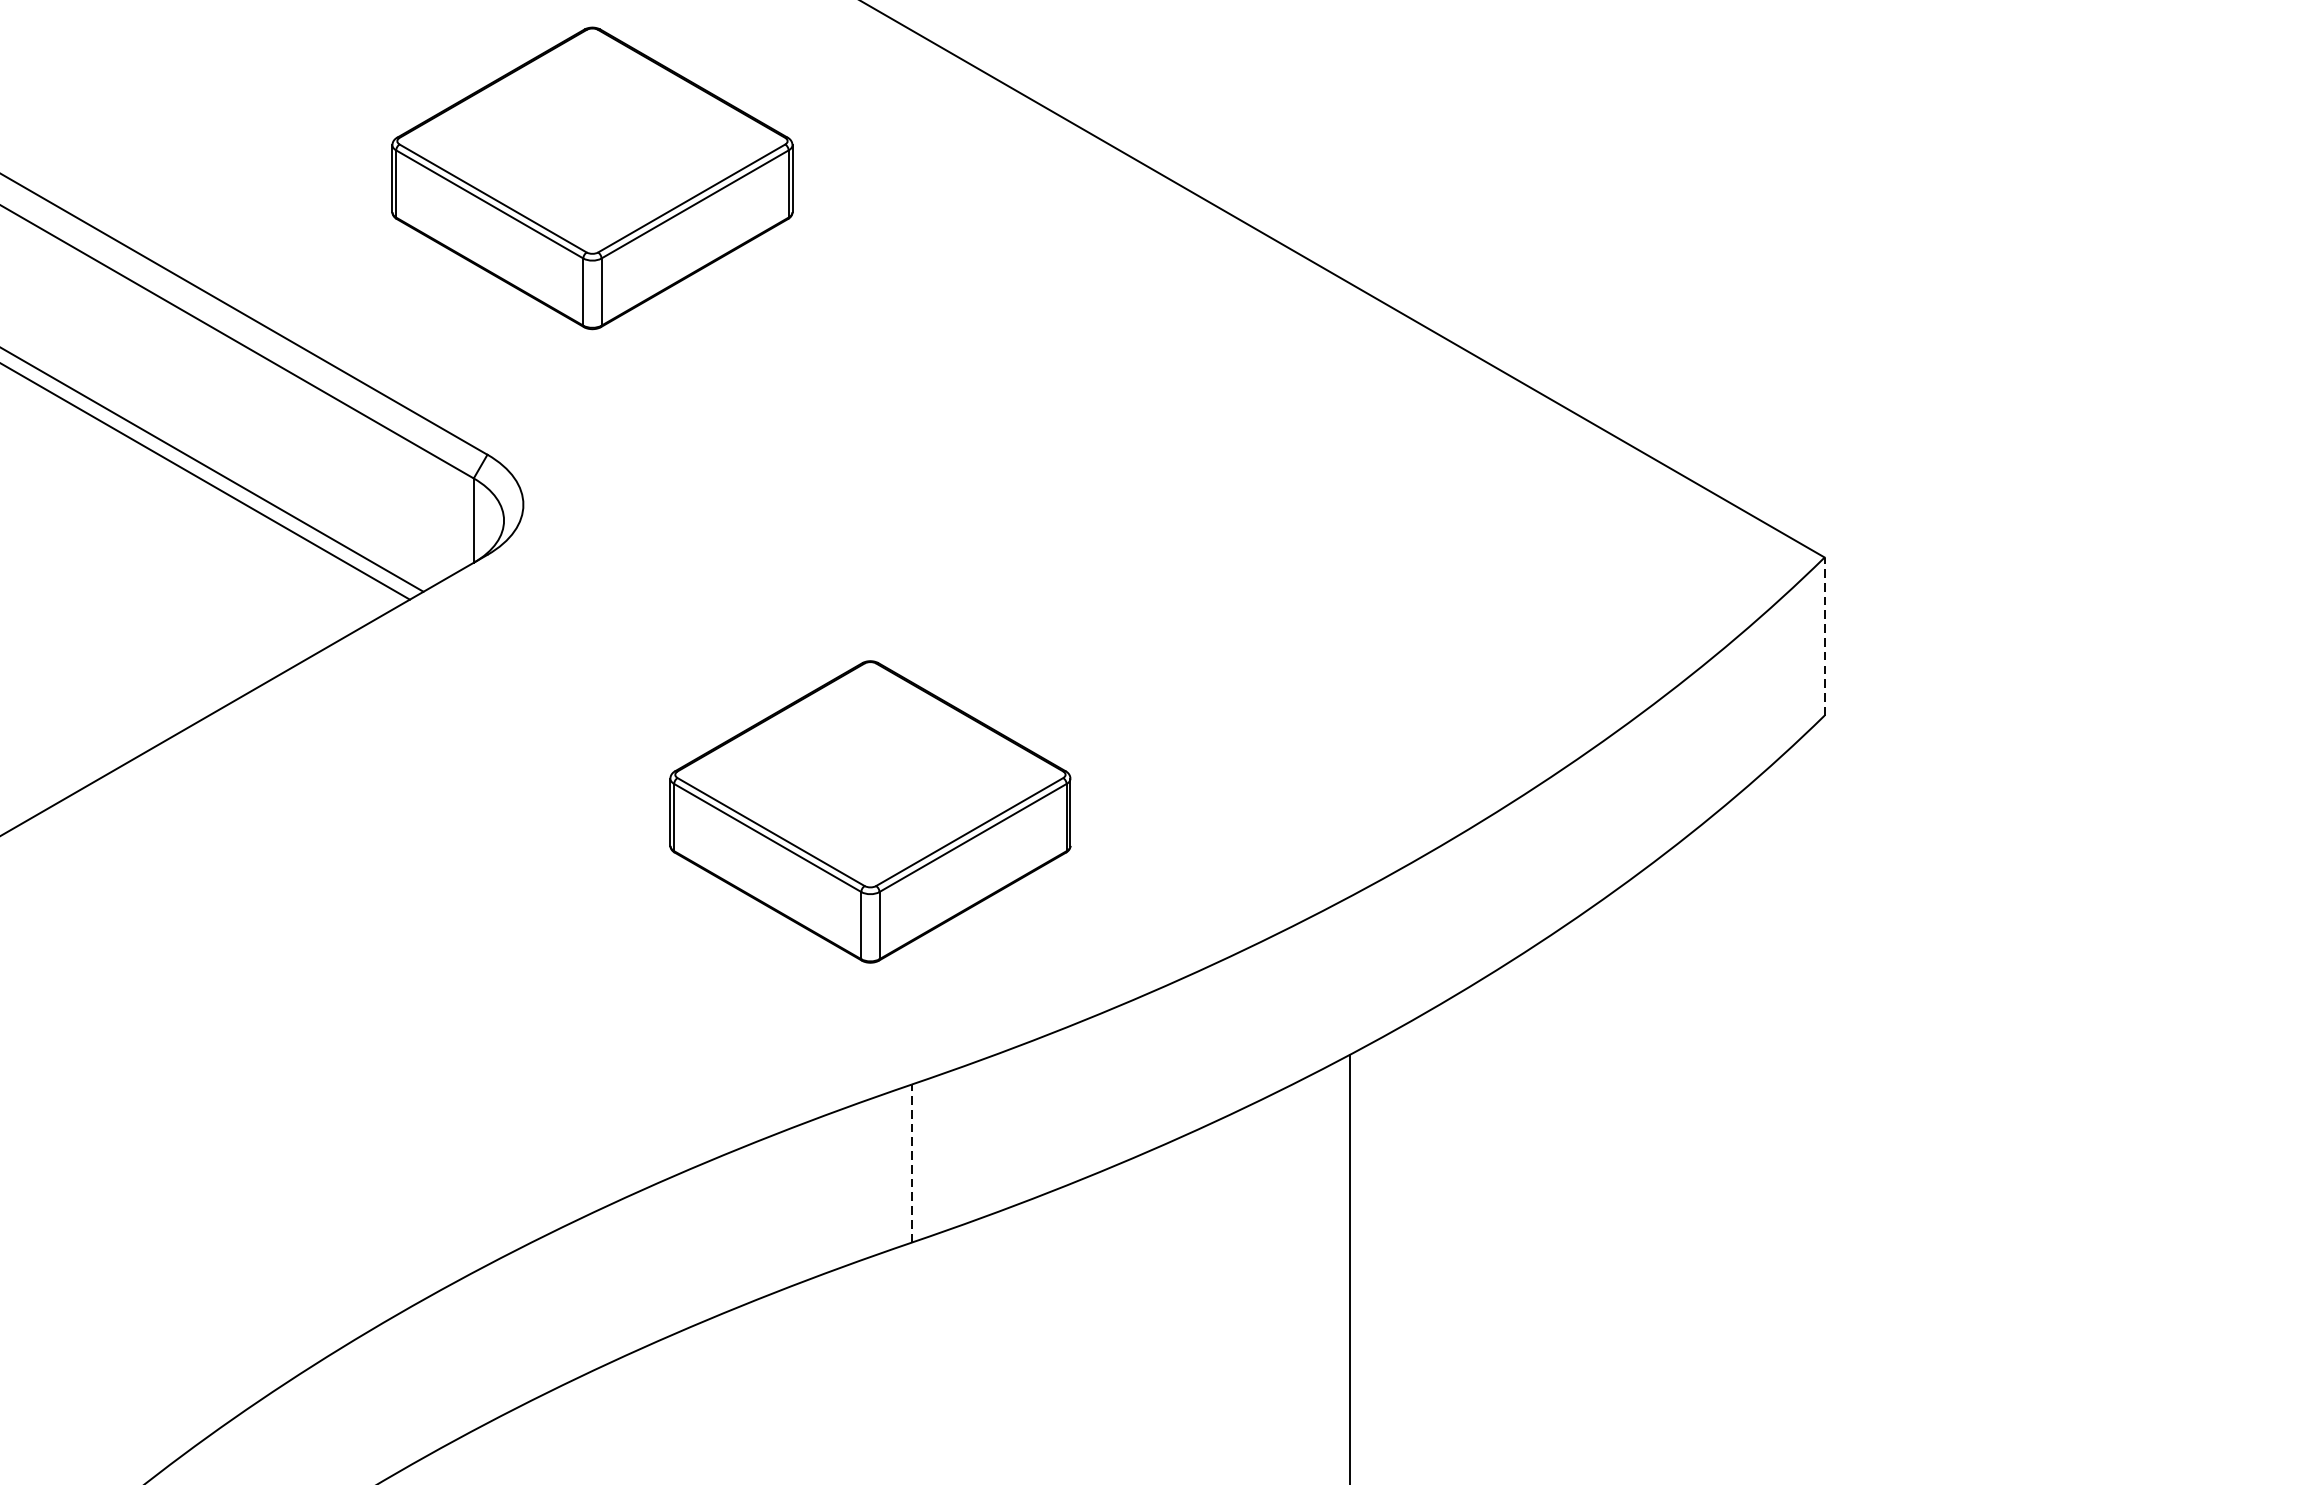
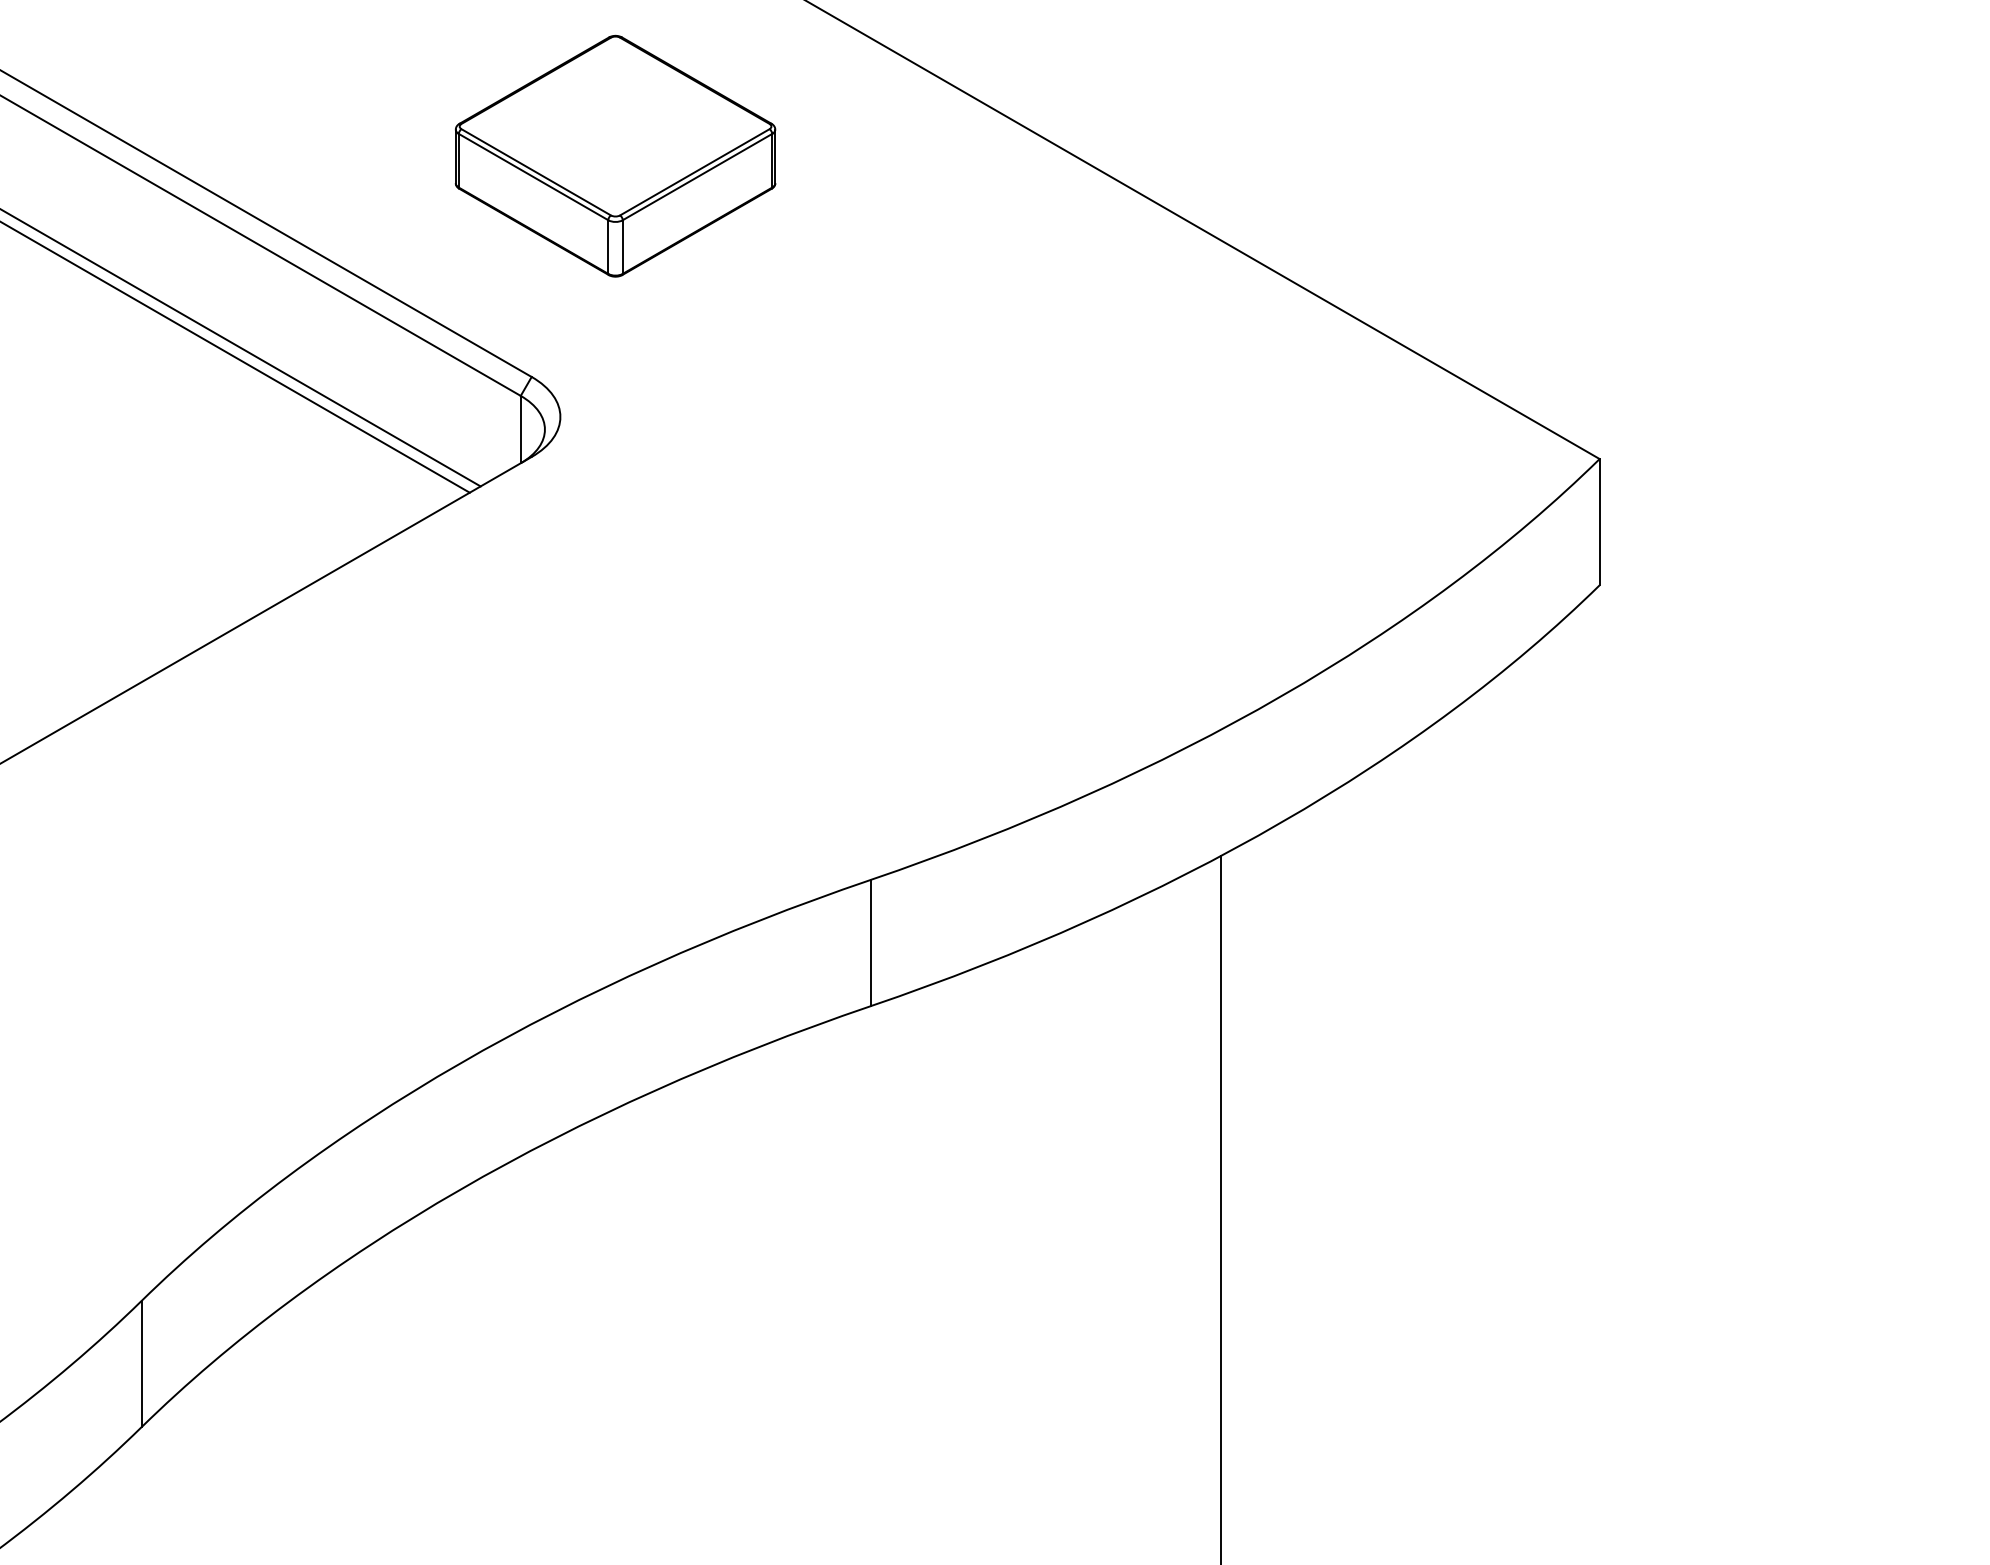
line: (1824, 635) -> (1599, 521), dashed -> solid
part: (870, 810) -> (837, 661), removed
line: (911, 1162) -> (870, 942), dashed -> solid

